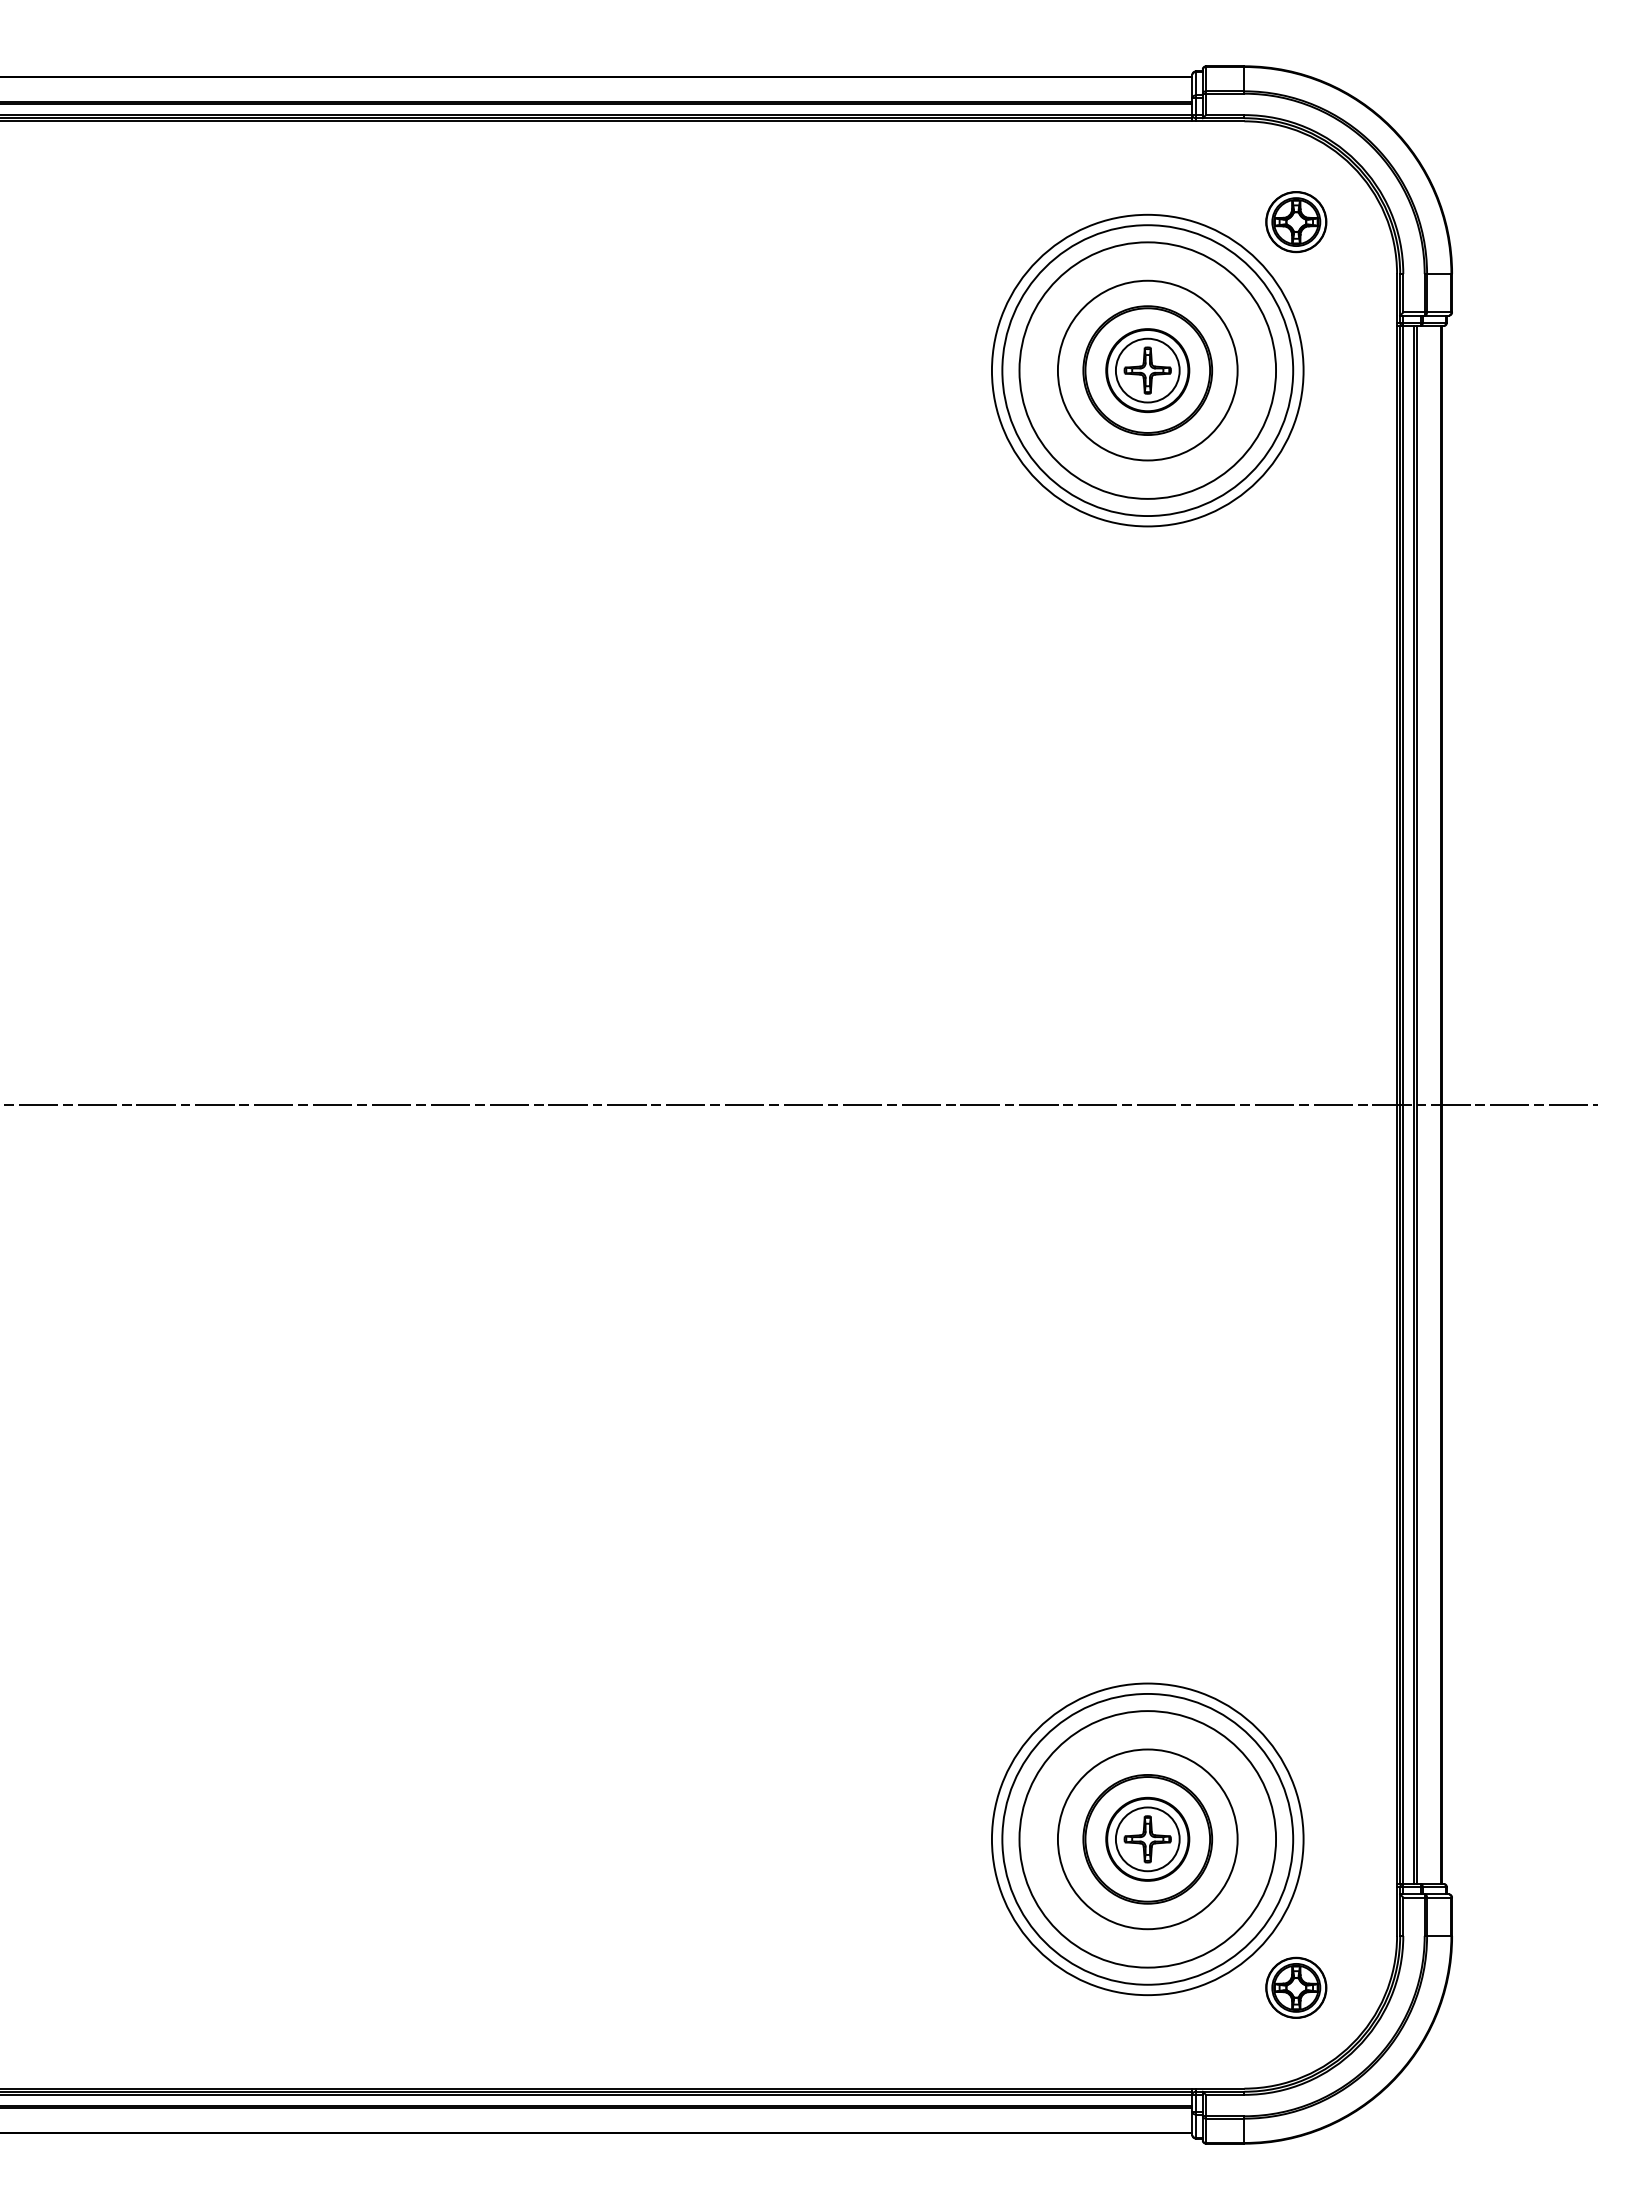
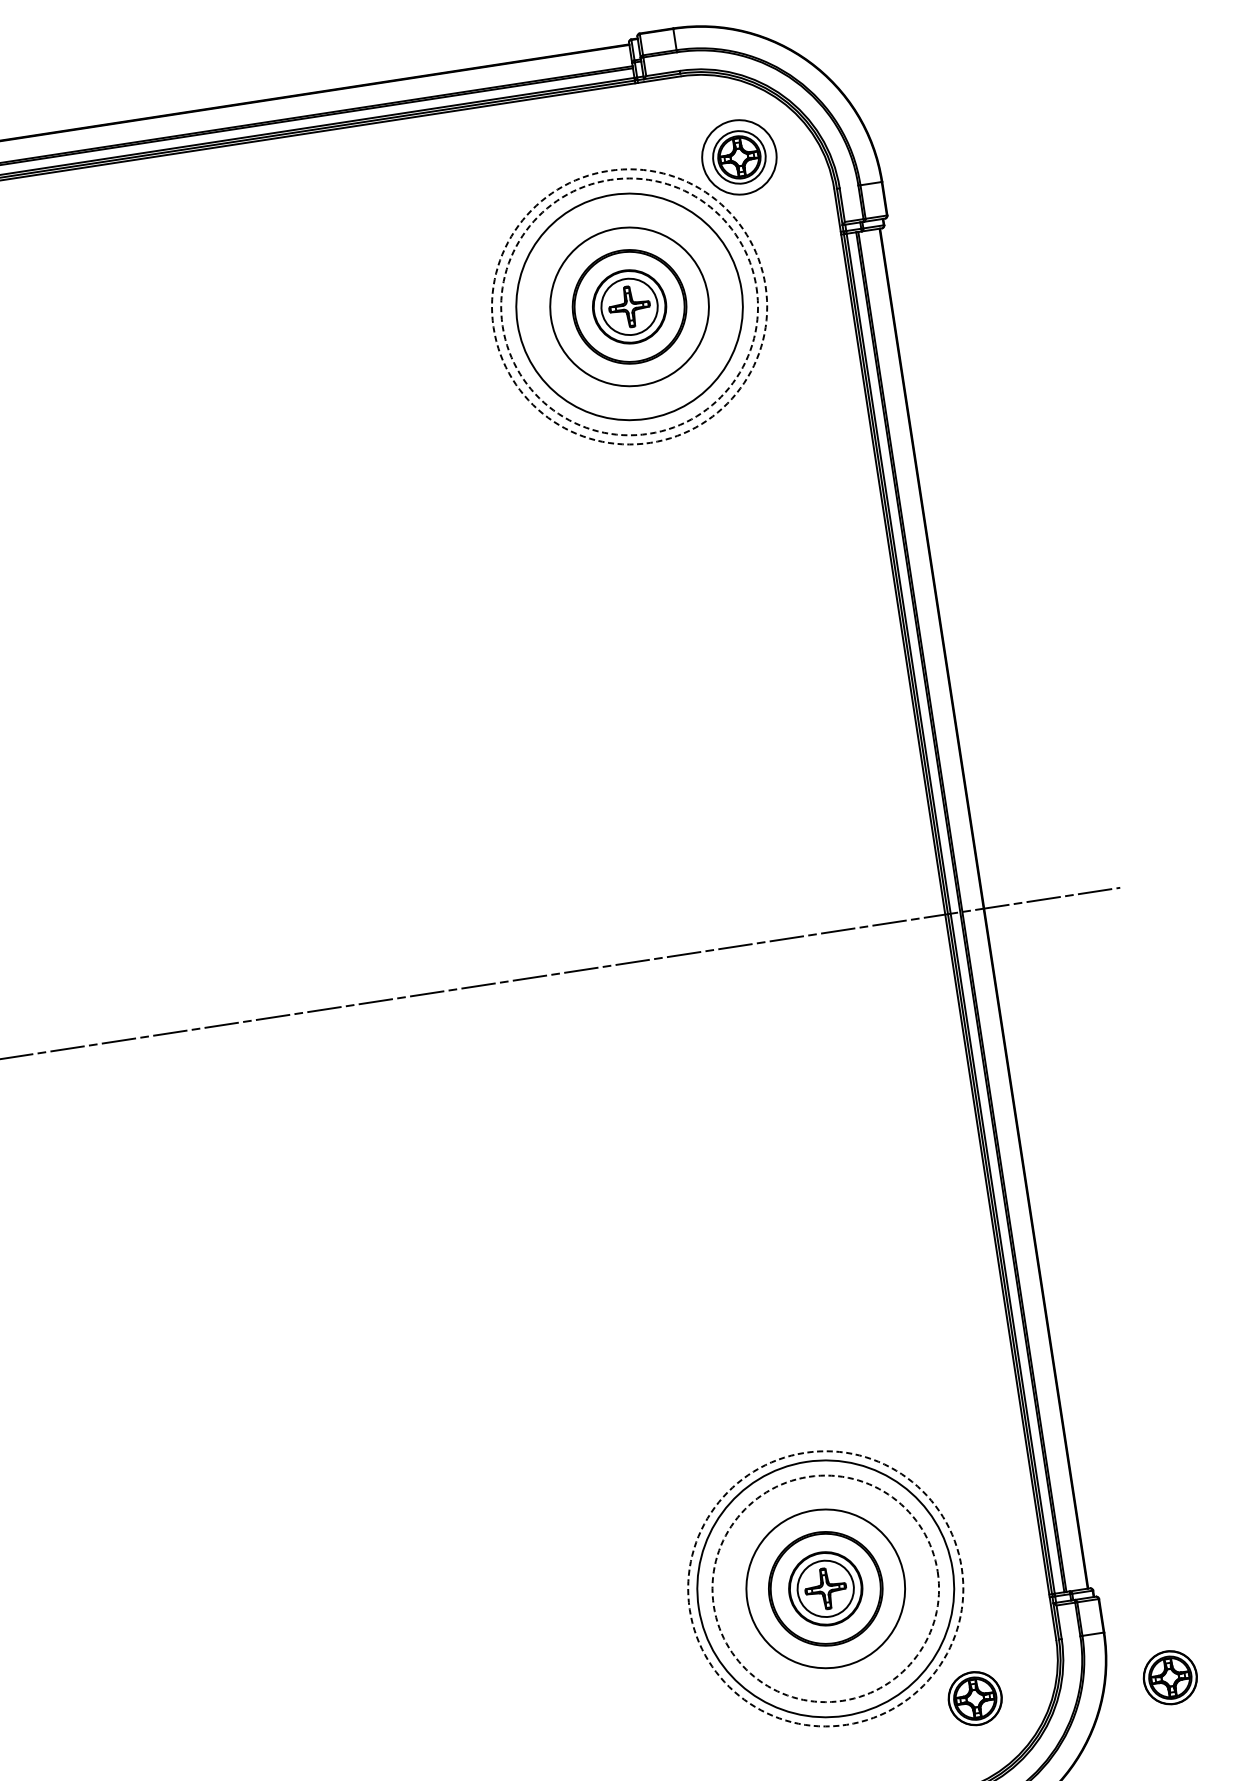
circle: (1296, 221) -> (739, 156), size x1.4
circle: (1147, 370) -> (629, 306), solid -> dashed
circle: (1147, 370) -> (629, 306), solid -> dashed
circle: (1147, 1839) -> (825, 1589), solid -> dashed
circle: (1147, 1839) -> (825, 1589), solid -> dashed
part: (1518, 1997) -> (1170, 1677), added

